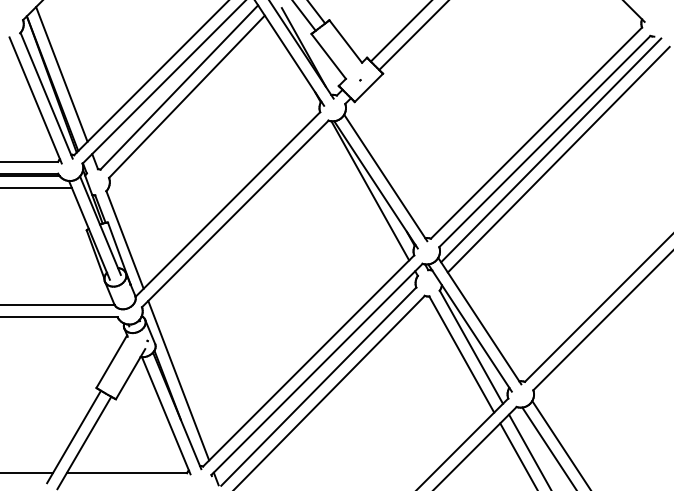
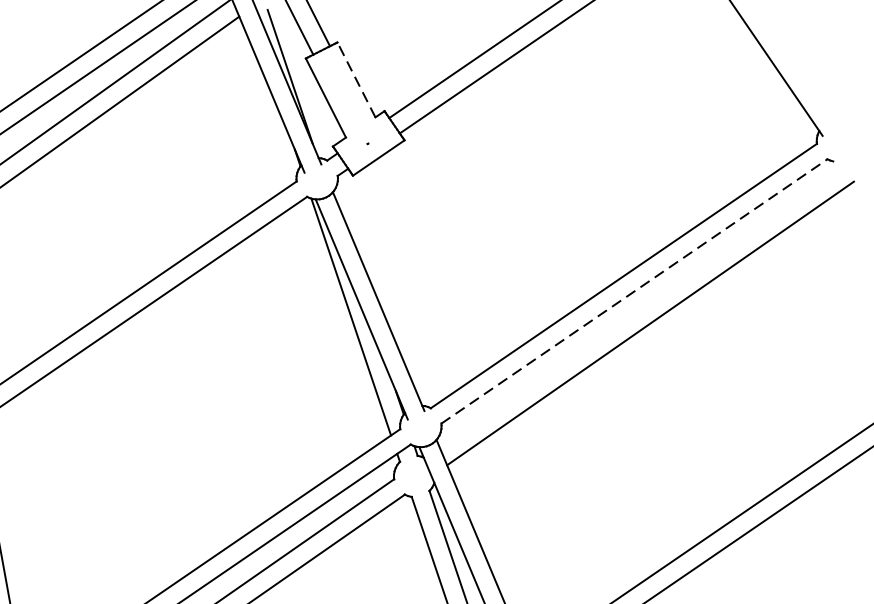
line: (345, 41) -> (356, 79), solid -> dashed
line: (545, 141) -> (635, 291), solid -> dashed
line: (551, 150) -> (642, 307), removed

